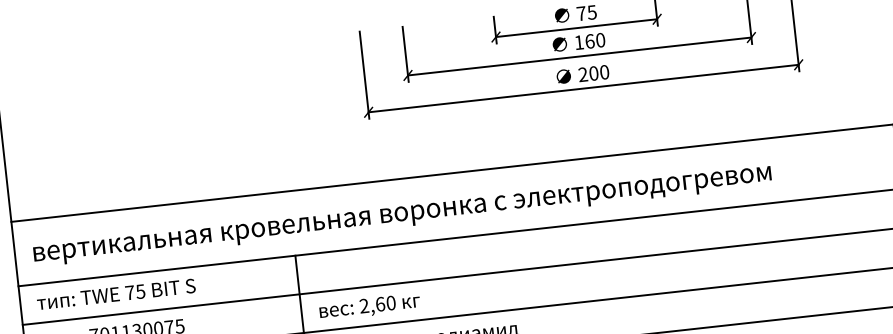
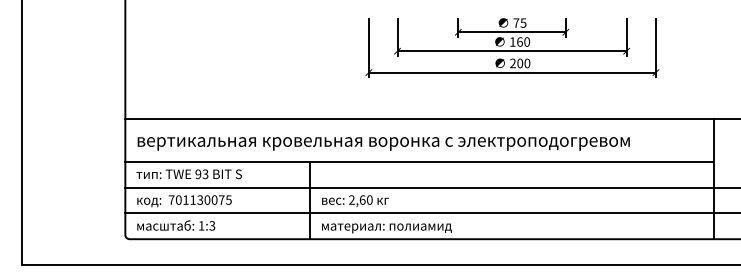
text: (134, 292) -> (201, 174), 75 -> 93

